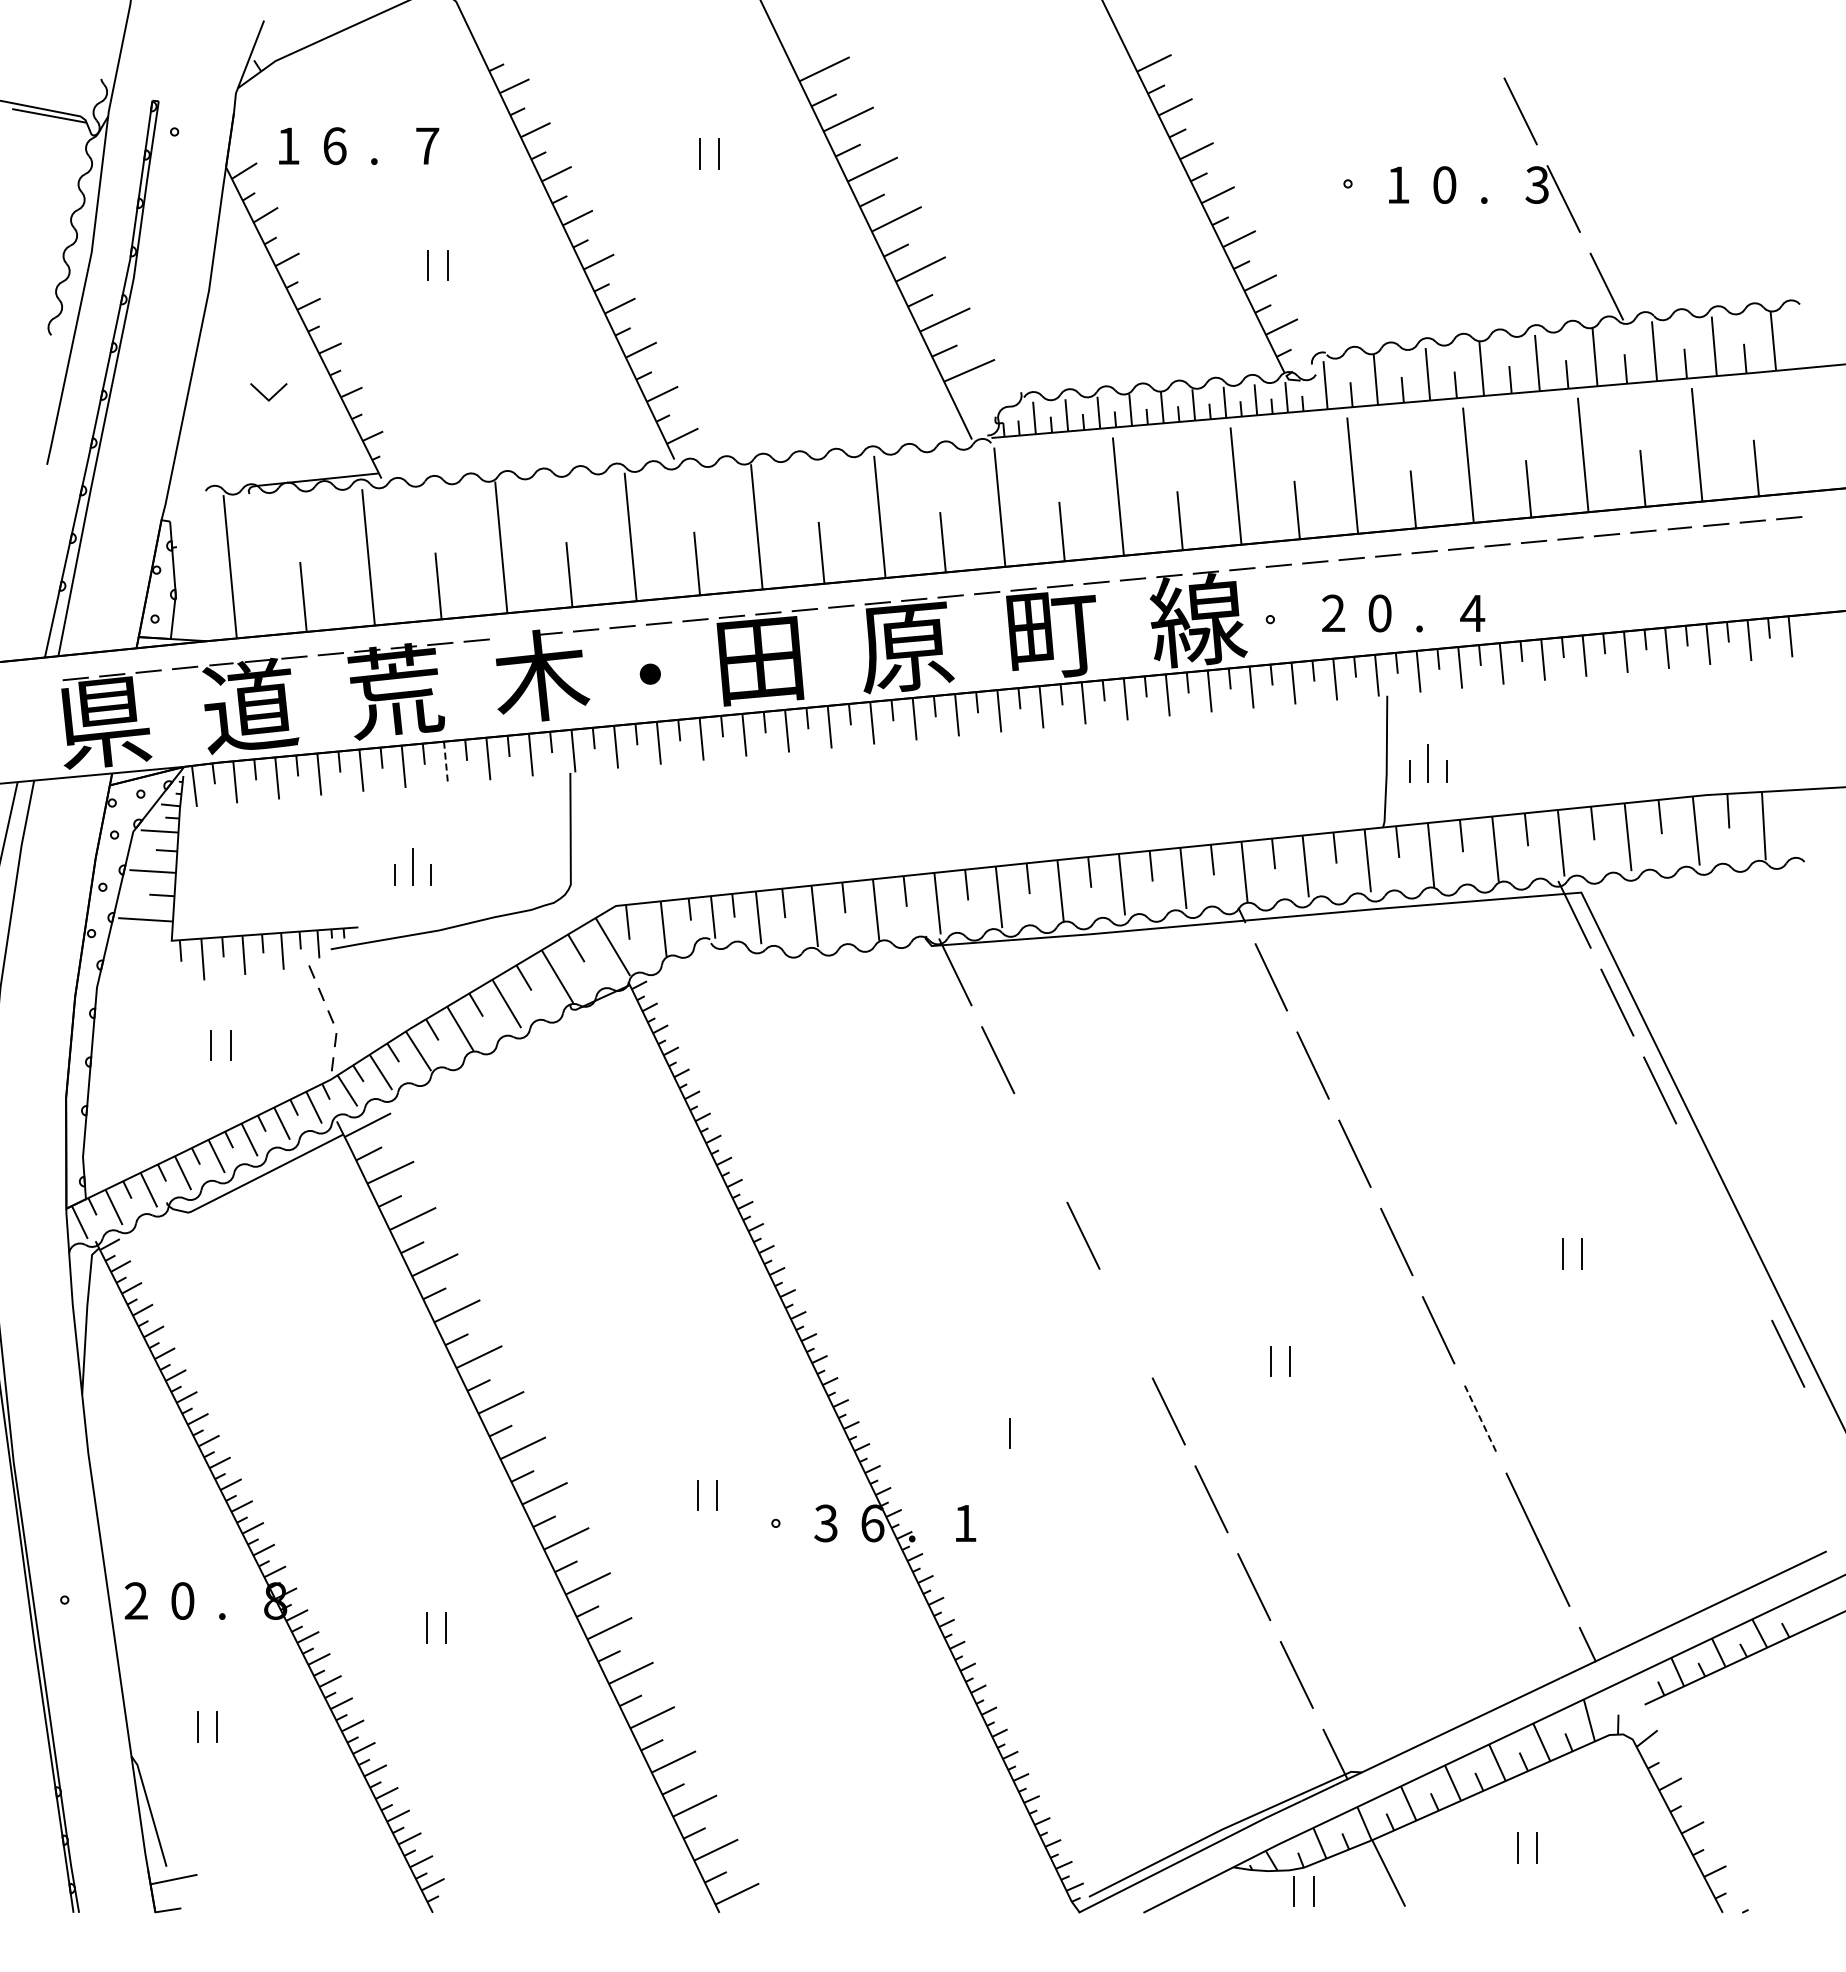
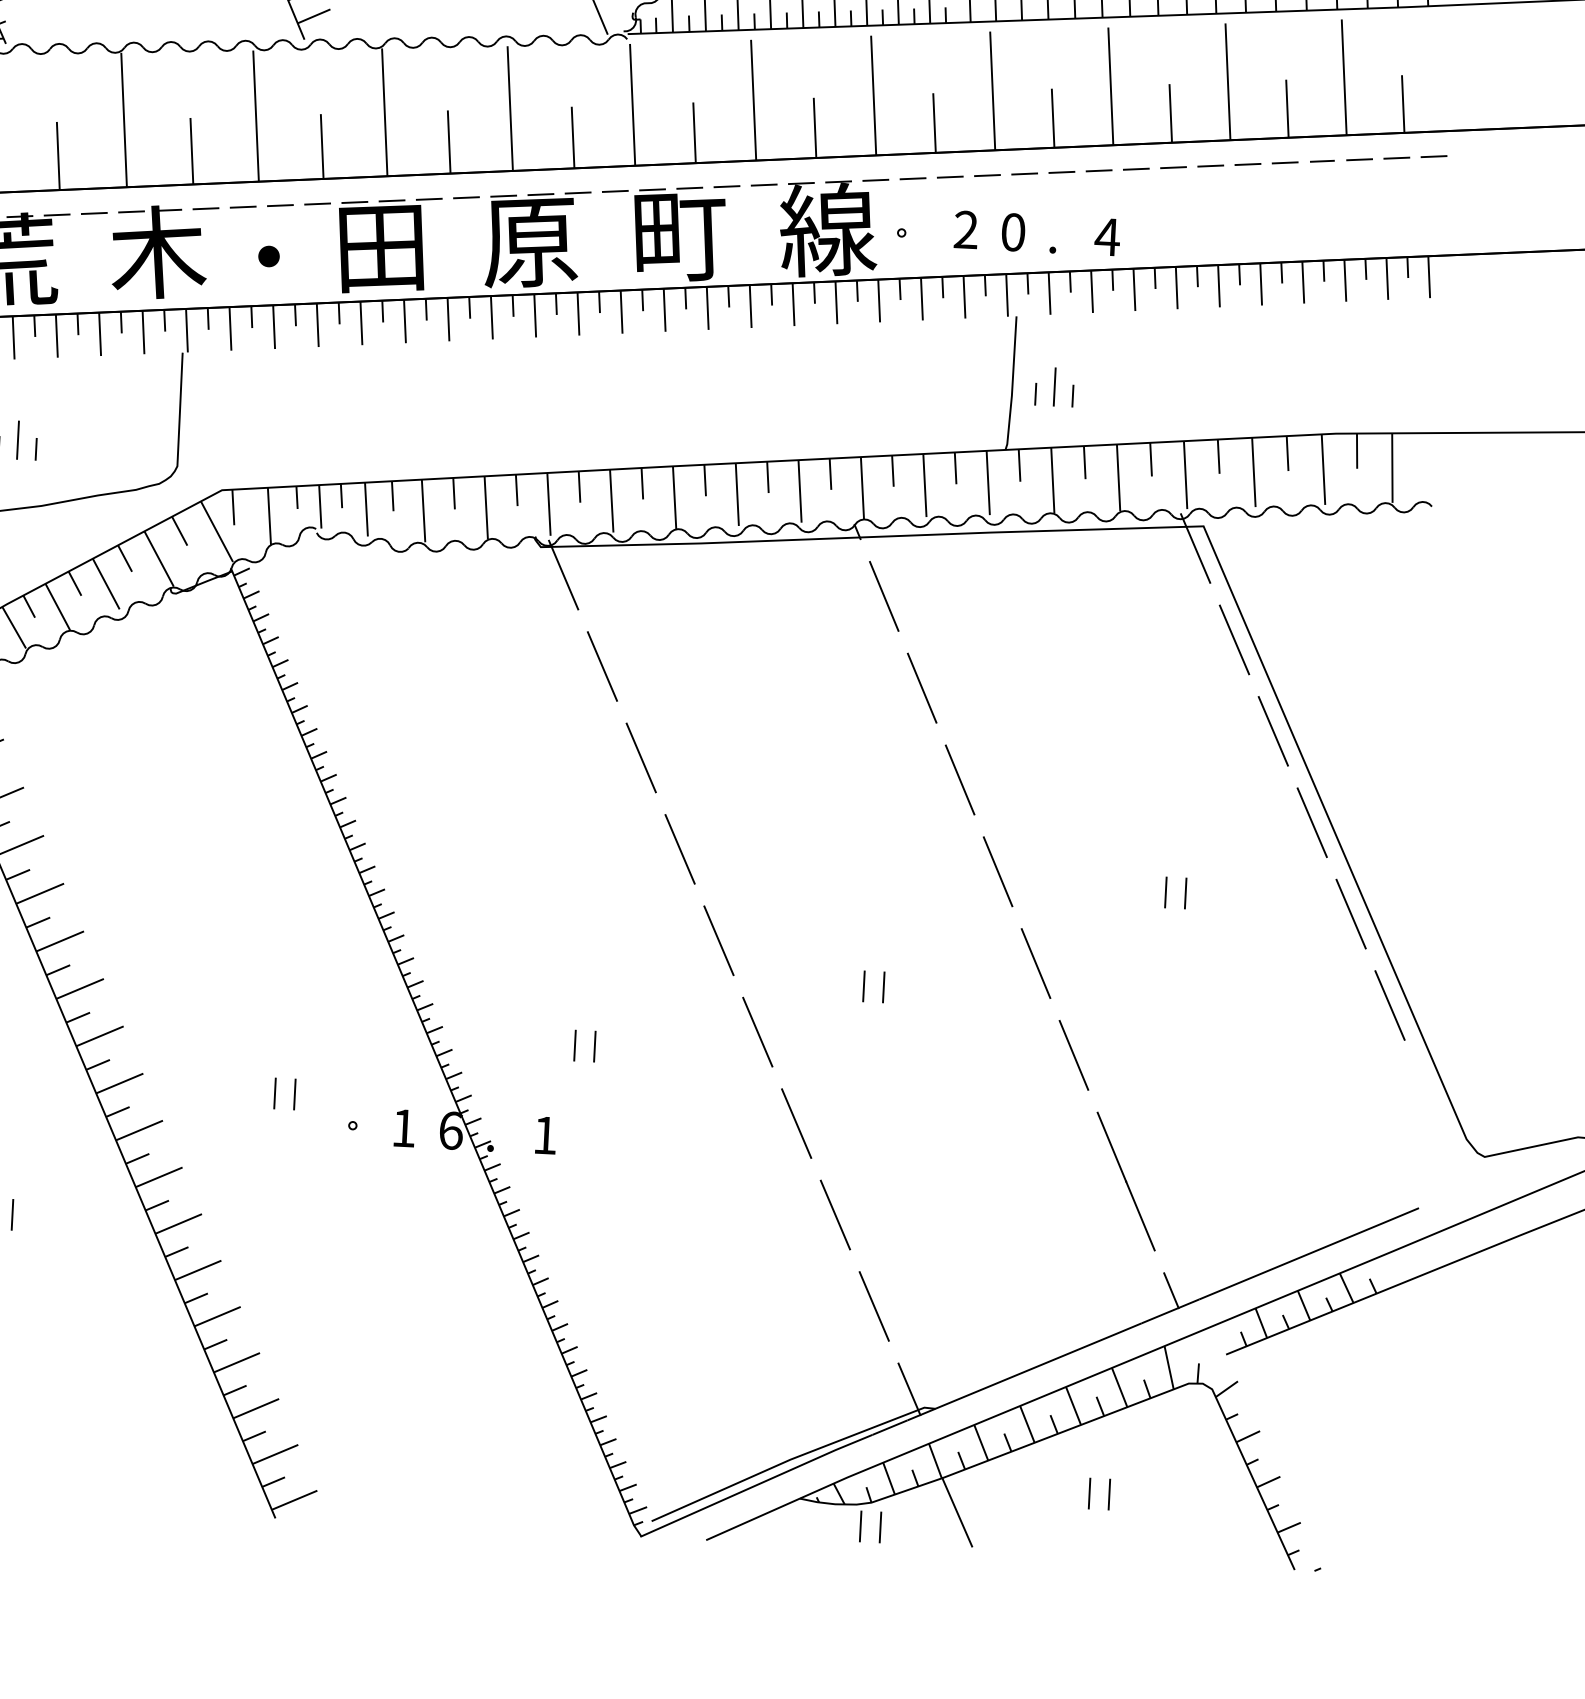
line: (513, 637) -> (131, 212), added
line: (446, 763) -> (57, 336), dashed -> solid
line: (1040, 1147) -> (640, 757), added
line: (1702, 1178) -> (1311, 822), added
line: (1745, 1265) -> (1351, 913), added
line: (1126, 1323) -> (719, 940), added
line: (1480, 1418) -> (1074, 1055), dashed -> solid
line: (990, 1433) -> (575, 1045), added
text: (825, 1523) -> (403, 1128), 3 -> 1

